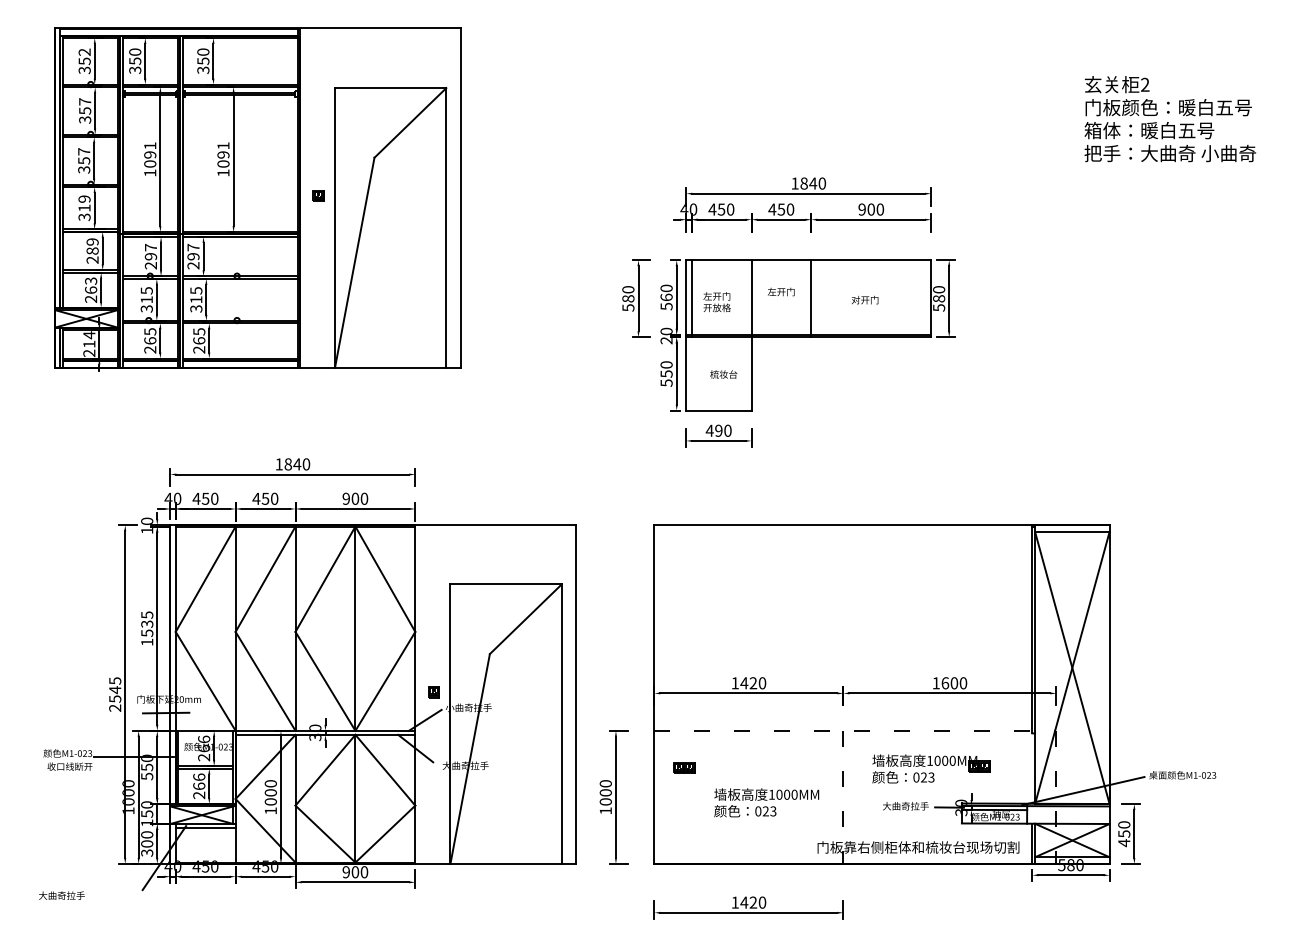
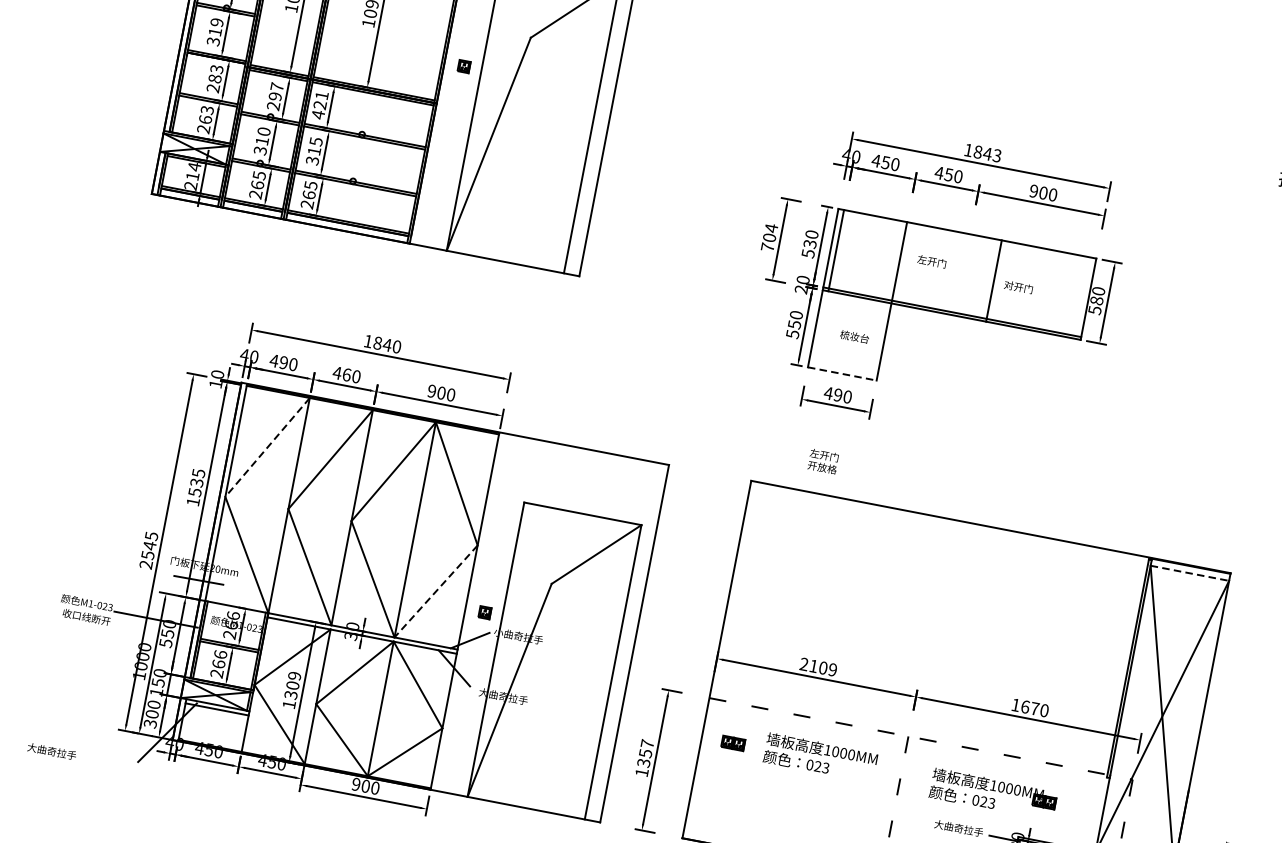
text: (822, 183) -> (997, 155), 1840 -> 1843
text: (92, 241) -> (216, 68), 289 -> 283
text: (193, 256) -> (320, 105), 297 -> 421
text: (146, 290) -> (263, 131), 315 -> 310
text: (666, 297) -> (810, 244), 560 -> 530
text: (628, 298) -> (769, 237), 580 -> 704
line: (811, 298) -> (994, 280), moved
text: (716, 302) -> (822, 461), moved
line: (718, 410) -> (841, 373), solid -> dashed
text: (205, 498) -> (283, 362), 450 -> 490
text: (265, 498) -> (346, 374), 450 -> 460
line: (1072, 531) -> (1190, 572), solid -> dashed
line: (205, 579) -> (267, 447), solid -> dashed
line: (385, 681) -> (436, 591), solid -> dashed
text: (748, 683) -> (818, 667), 1420 -> 2109
text: (954, 683) -> (1035, 709), 1600 -> 1670
text: (270, 792) -> (292, 685), 1000 -> 1309
text: (605, 792) -> (645, 753), 1000 -> 1357
text: (766, 802) -> (820, 757), moved

